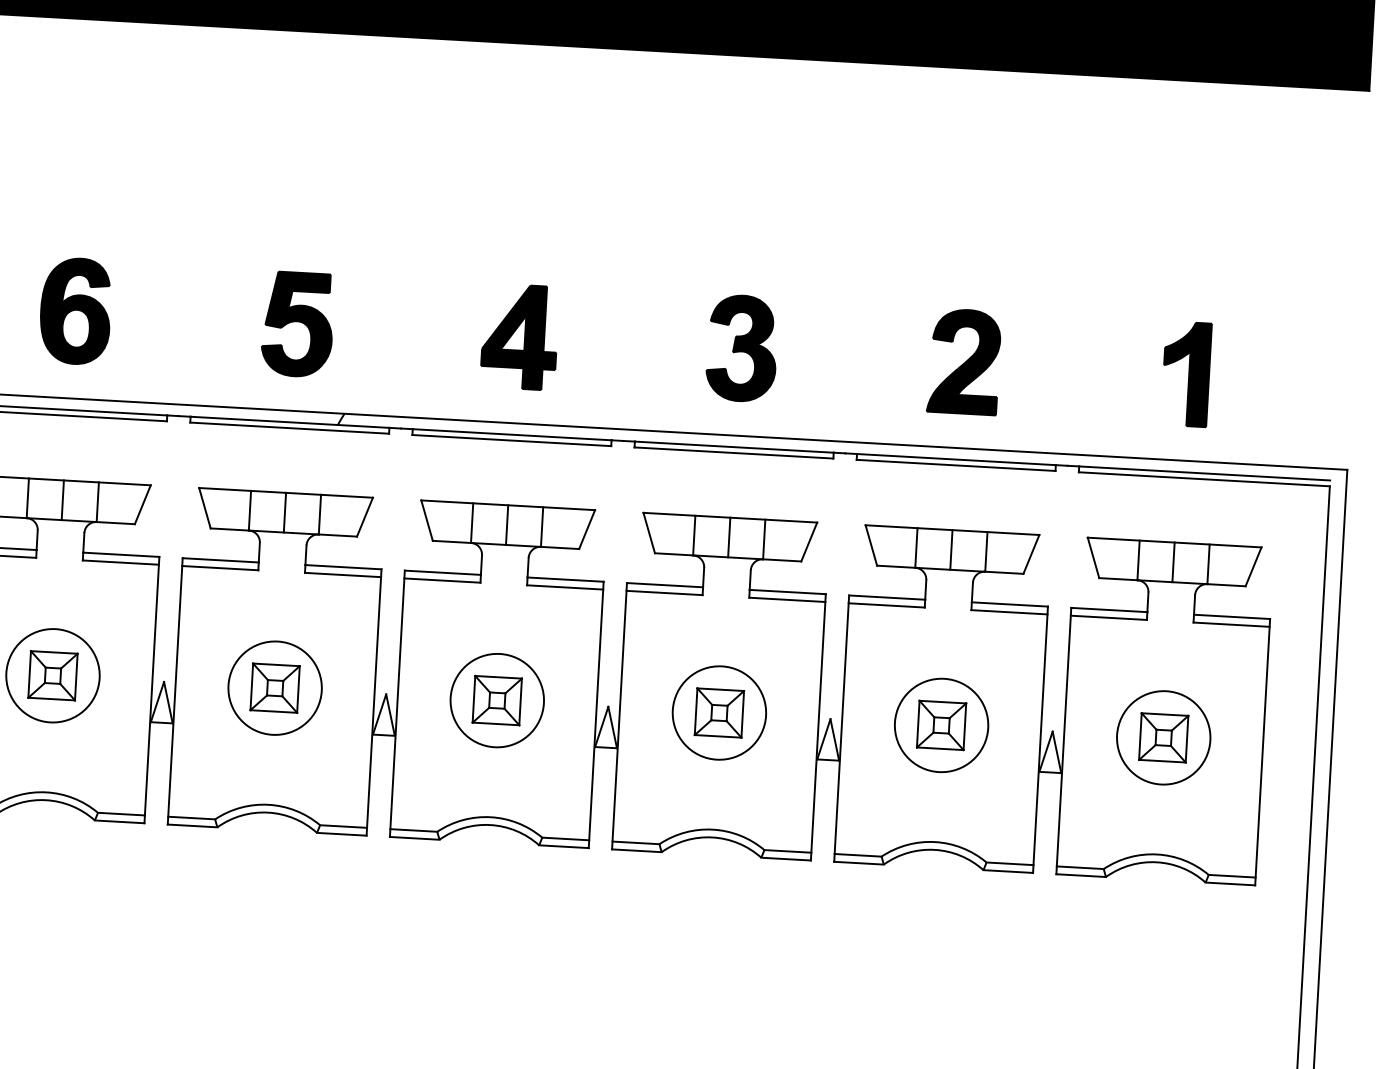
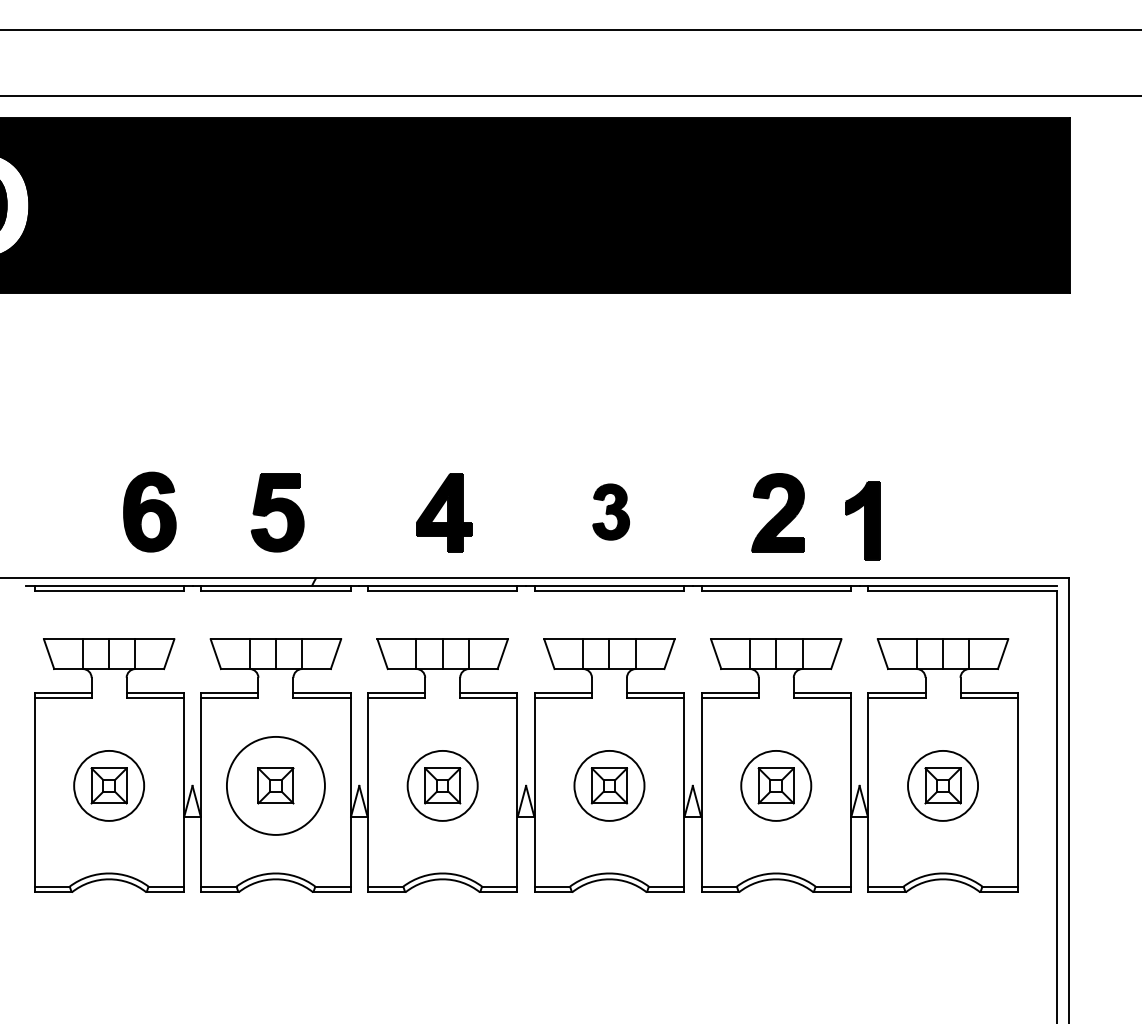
part: (75, 310) -> (149, 511), moved
part: (741, 347) -> (610, 511), size x0.7
part: (1186, 373) -> (862, 520), moved
circle: (274, 687) -> (275, 785), size x1.4

